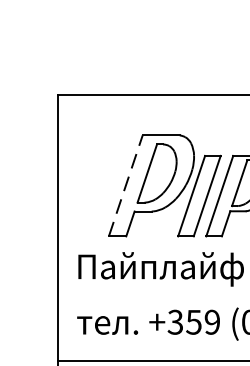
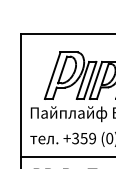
line: (125, 185) -> (52, 75), dashed -> solid

